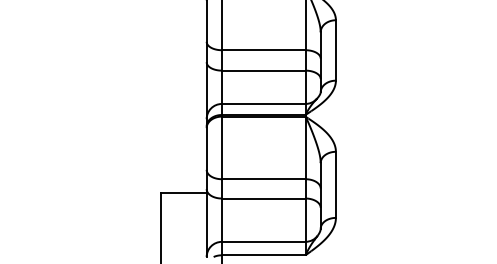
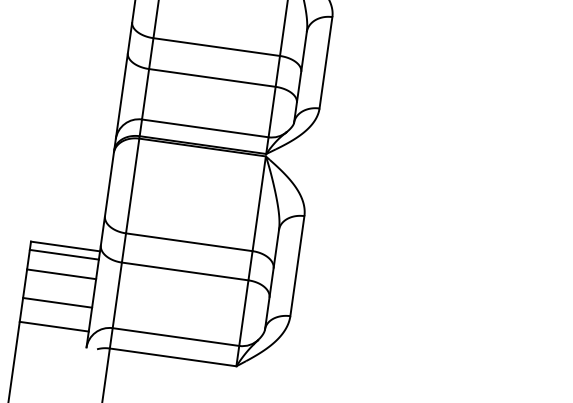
line: (183, 198) -> (63, 254), added
line: (183, 211) -> (61, 274), added
line: (183, 230) -> (57, 302), added
line: (183, 246) -> (53, 327), added

